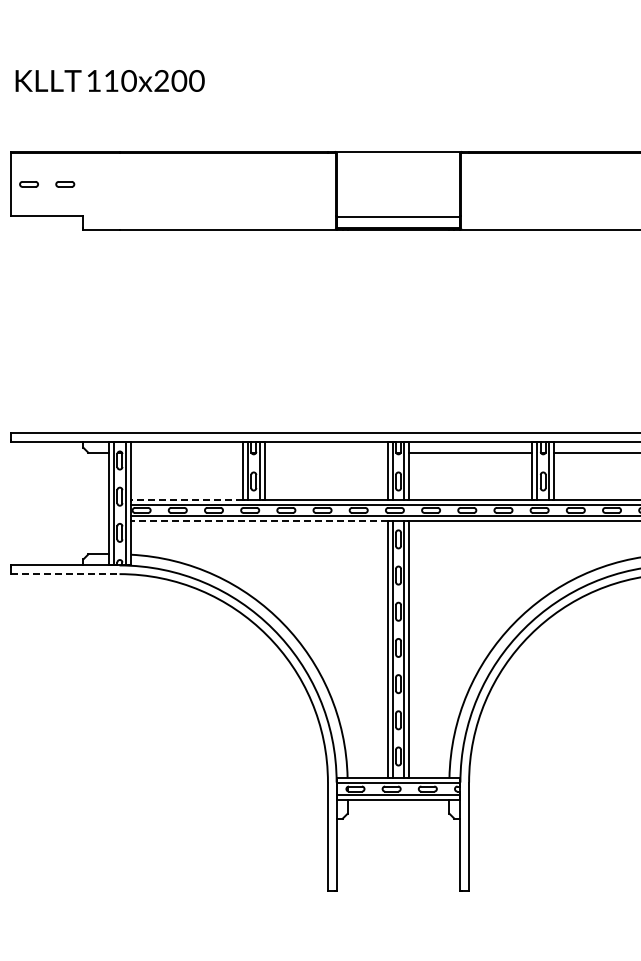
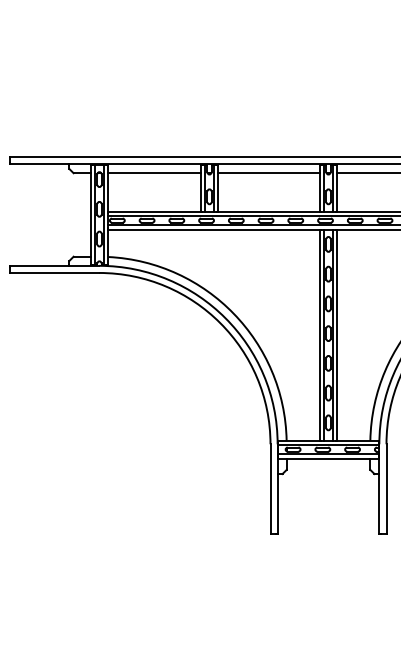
line: (186, 452) -> (154, 173), added
line: (325, 452) -> (268, 173), added
line: (186, 499) -> (154, 211), dashed -> solid
line: (258, 521) -> (213, 229), dashed -> solid
line: (65, 574) -> (54, 273), dashed -> solid

